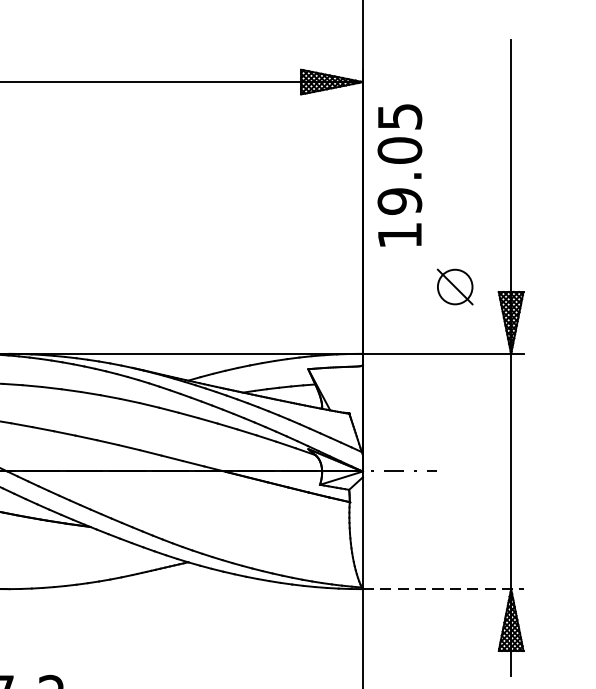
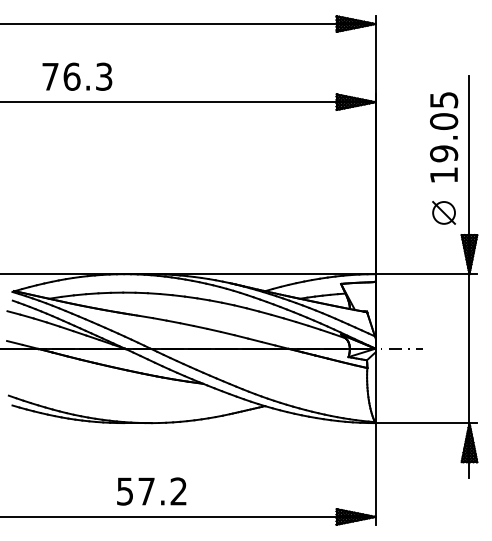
text: (400, 175) -> (444, 137), moved
part: (454, 286) -> (443, 212), moved
line: (443, 589) -> (426, 423), dashed -> solid

